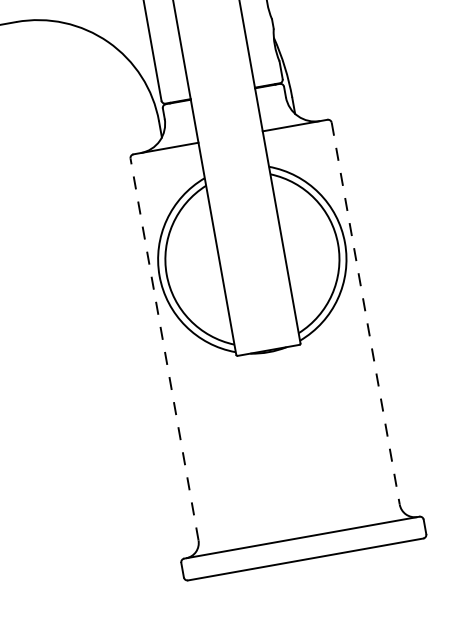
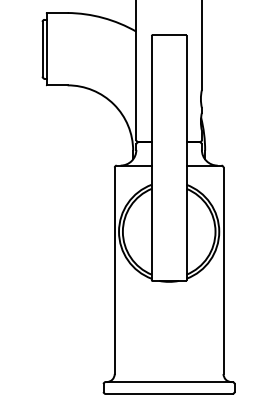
line: (365, 315) -> (223, 271), dashed -> solid
line: (163, 349) -> (114, 270), dashed -> solid

